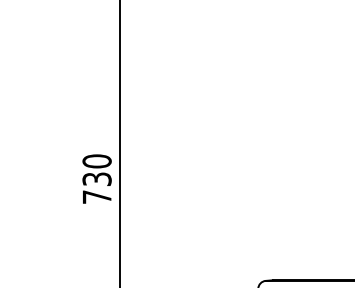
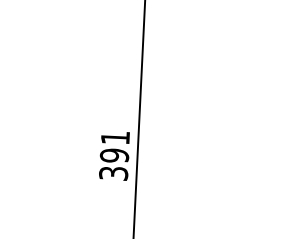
text: (96, 178) -> (113, 154), 730 -> 391

